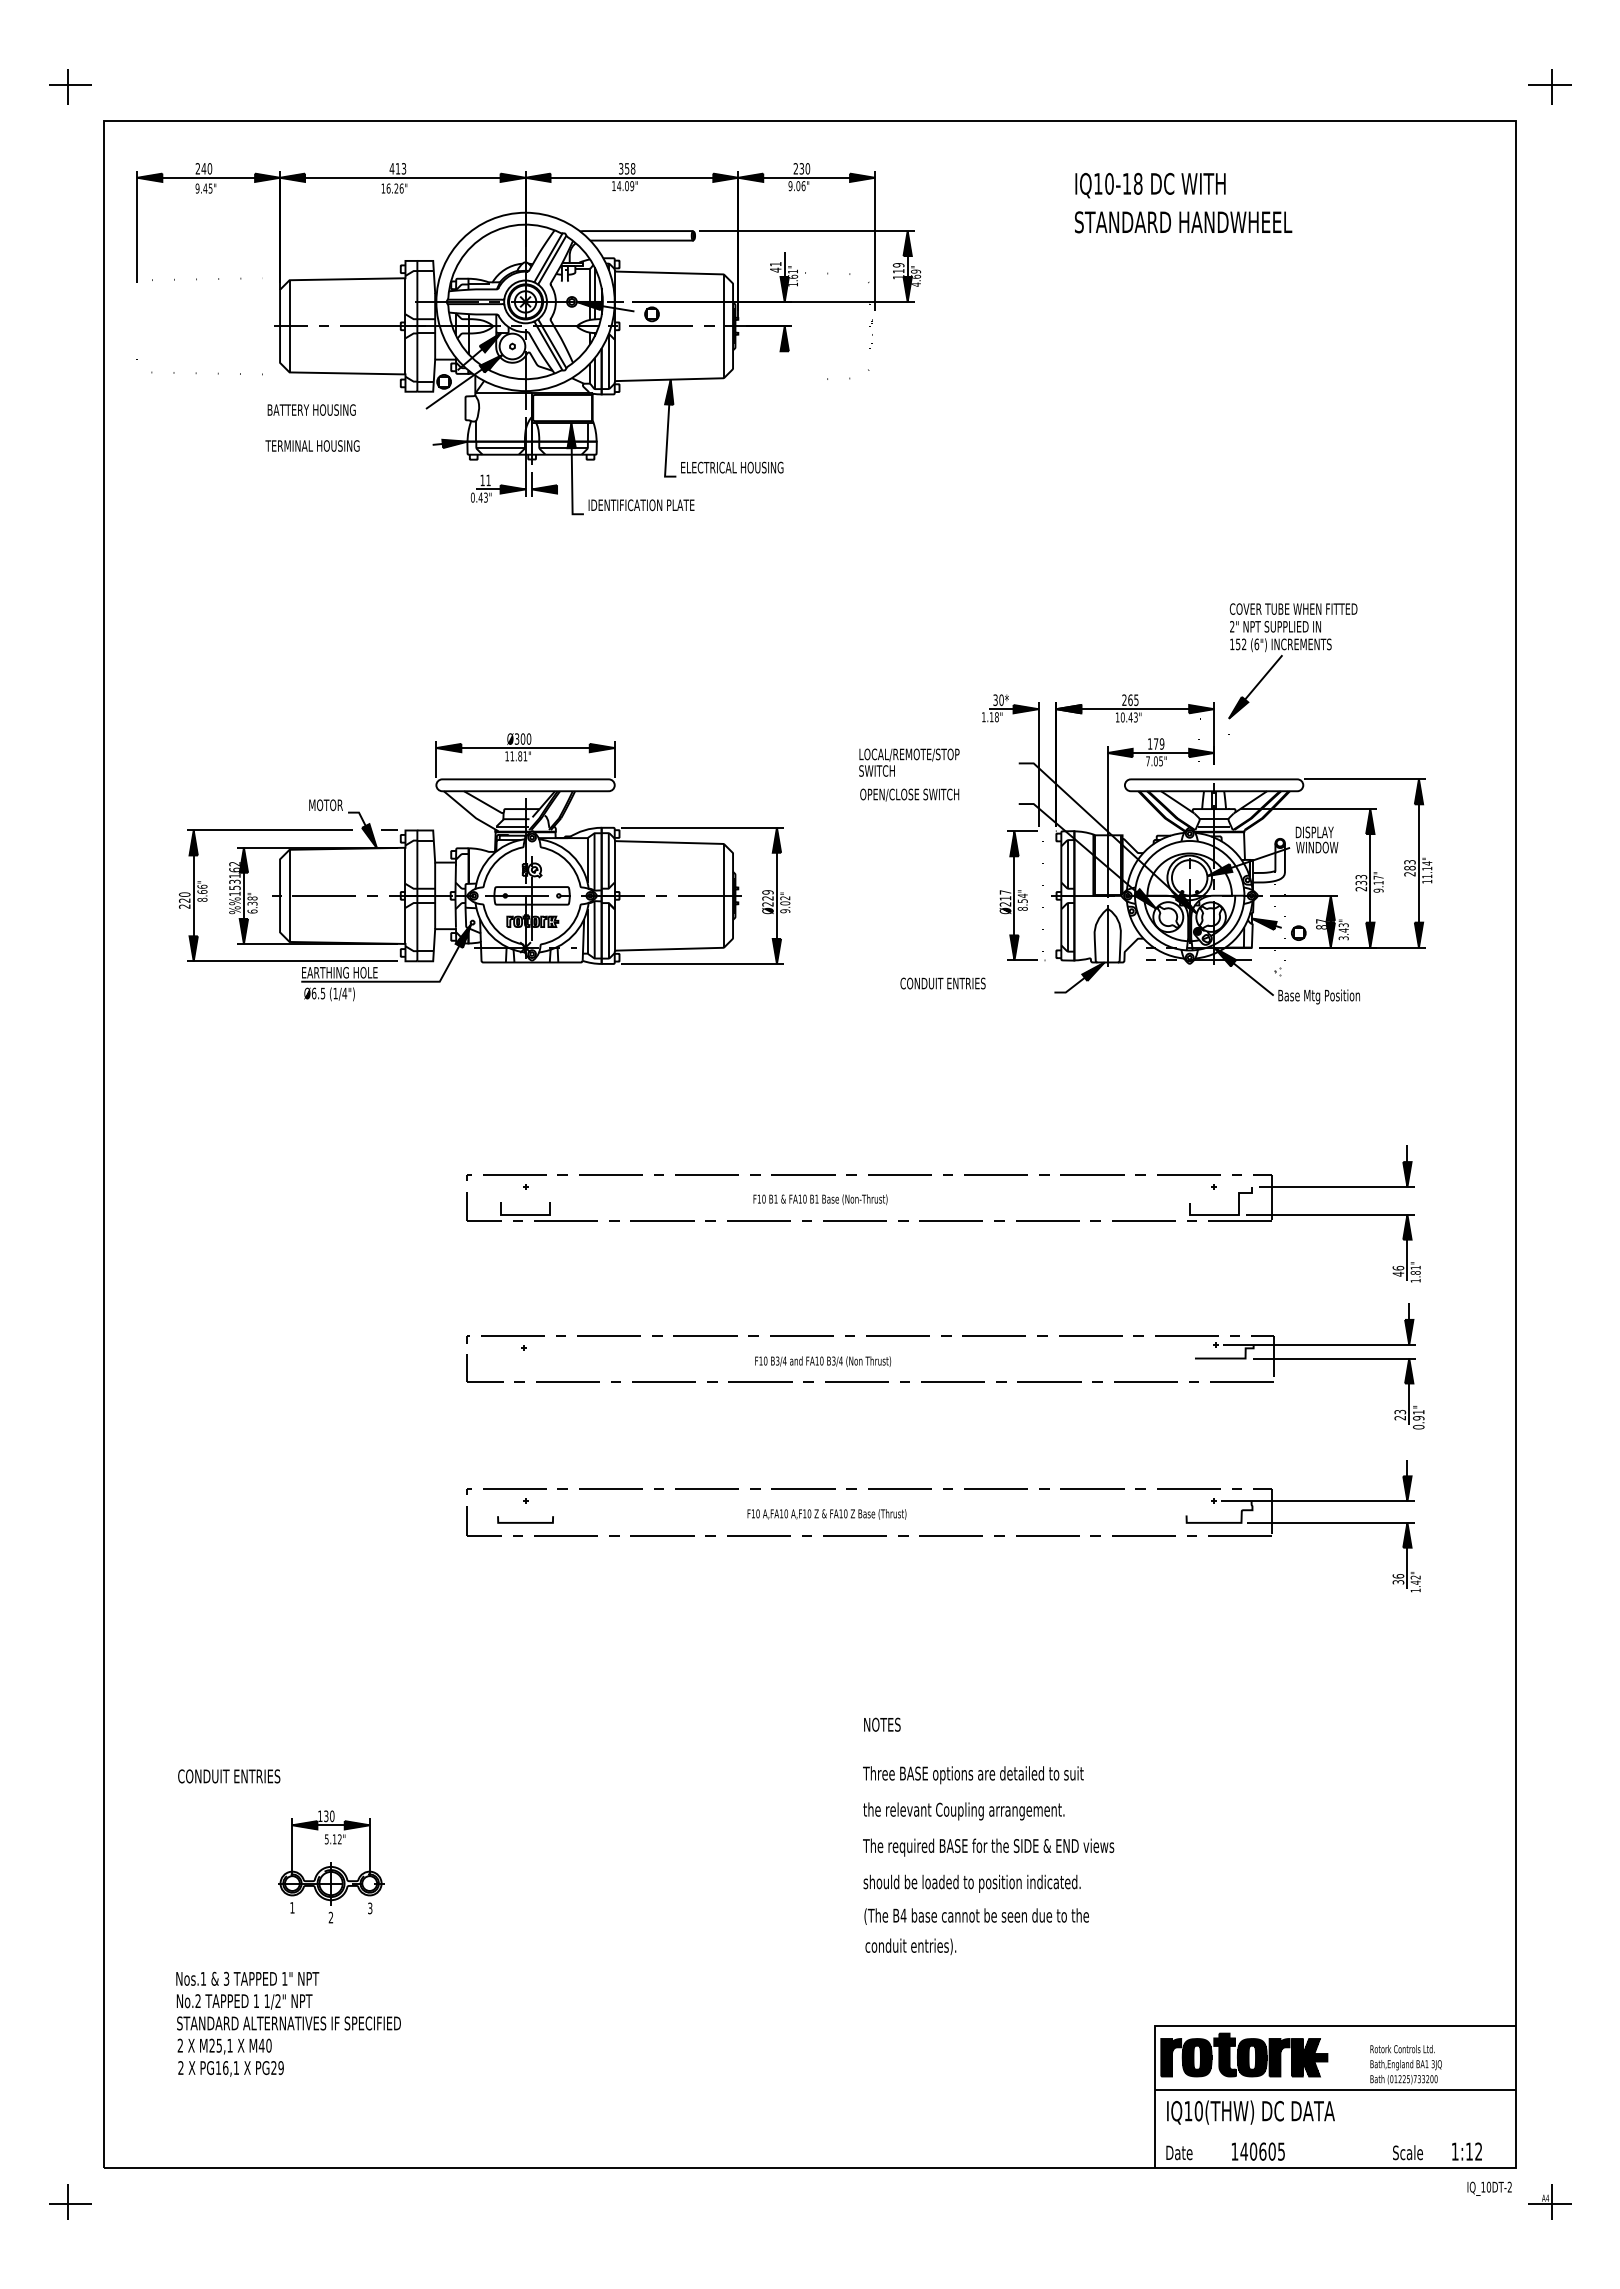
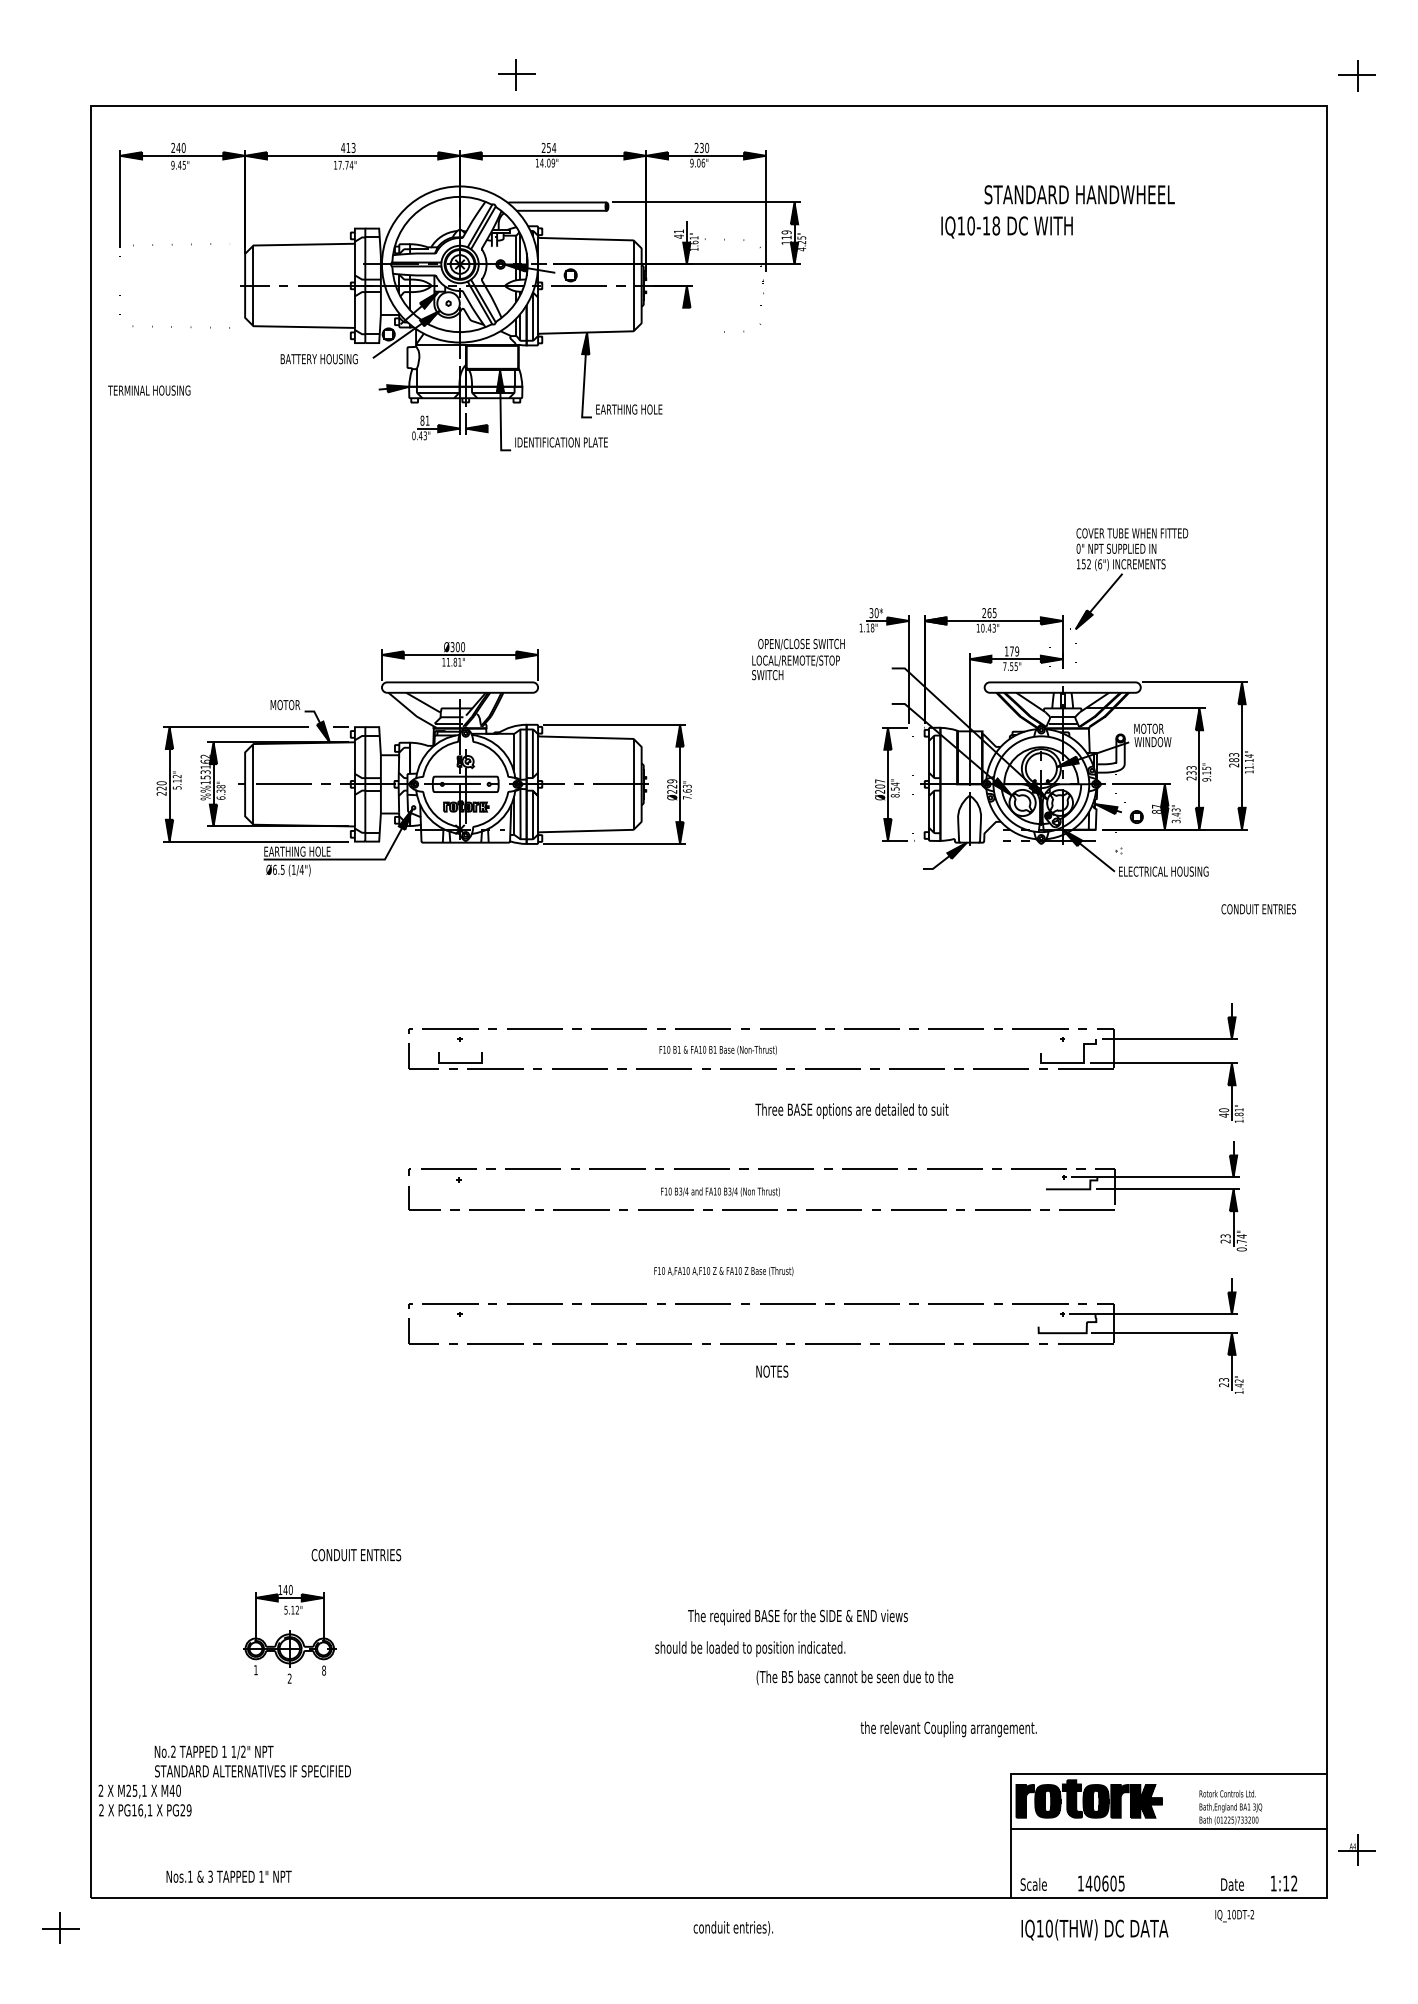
part: (70, 86) -> (517, 75), moved
text: (627, 168) -> (549, 147), 358 -> 254
text: (1150, 185) -> (1007, 227), moved
text: (394, 188) -> (345, 165), 16.26" -> 17.74"
text: (1183, 222) -> (1079, 194), moved
text: (916, 273) -> (802, 239), 4.69" -> 4.25"
text: (311, 409) -> (319, 358), moved
text: (312, 445) -> (149, 390), moved
text: (734, 467) -> (642, 409), ELECTRICAL HOUSING -> EARTHING HOLE
text: (482, 480) -> (422, 420), 11 -> 81
text: (1232, 626) -> (1078, 548), 2" -> 0"
text: (1155, 761) -> (1011, 666), 7.05" -> 7.55"
text: (909, 794) -> (801, 644), moved
text: (1314, 832) -> (1150, 728), DISPLAY -> MOTOR
text: (1378, 877) -> (1206, 768), 9.17" -> 9.15"
text: (202, 892) -> (177, 781), 8.66" -> 5.12"
text: (1005, 898) -> (880, 786), Ø217 -> Ø207
text: (785, 904) -> (687, 791), 9.02" -> 7.63"
text: (942, 983) -> (1258, 909), moved
text: (1330, 996) -> (1164, 872), Base Mtg Position -> ELECTRICAL HOUSING
text: (1397, 1267) -> (1223, 1109), 46 -> 40
text: (1418, 1414) -> (1241, 1238), 0.91" -> 0.74"
text: (826, 1514) -> (723, 1271), moved
line: (525, 1522) -> (459, 1332), removed
text: (1398, 1579) -> (1224, 1382), 36 -> 23
text: (882, 1724) -> (772, 1371), moved
text: (973, 1775) -> (852, 1111), moved
text: (229, 1776) -> (356, 1555), moved
text: (963, 1811) -> (948, 1729), moved
text: (325, 1816) -> (284, 1590), 130 -> 140
text: (988, 1847) -> (797, 1617), moved
text: (971, 1883) -> (749, 1648), moved
text: (370, 1908) -> (324, 1670), 3 -> 8
text: (903, 1915) -> (790, 1676), B4 -> B5
text: (910, 1946) -> (733, 1928), moved
text: (247, 1978) -> (228, 1876), moved
text: (230, 2057) -> (144, 1801), moved
text: (1250, 2112) -> (1094, 1929), moved
text: (1181, 2152) -> (1034, 1884), Date -> Scale
text: (1408, 2152) -> (1232, 1884), Scale -> Date
text: (1489, 2188) -> (1234, 1915), moved
part: (1549, 2201) -> (1356, 1849), moved

